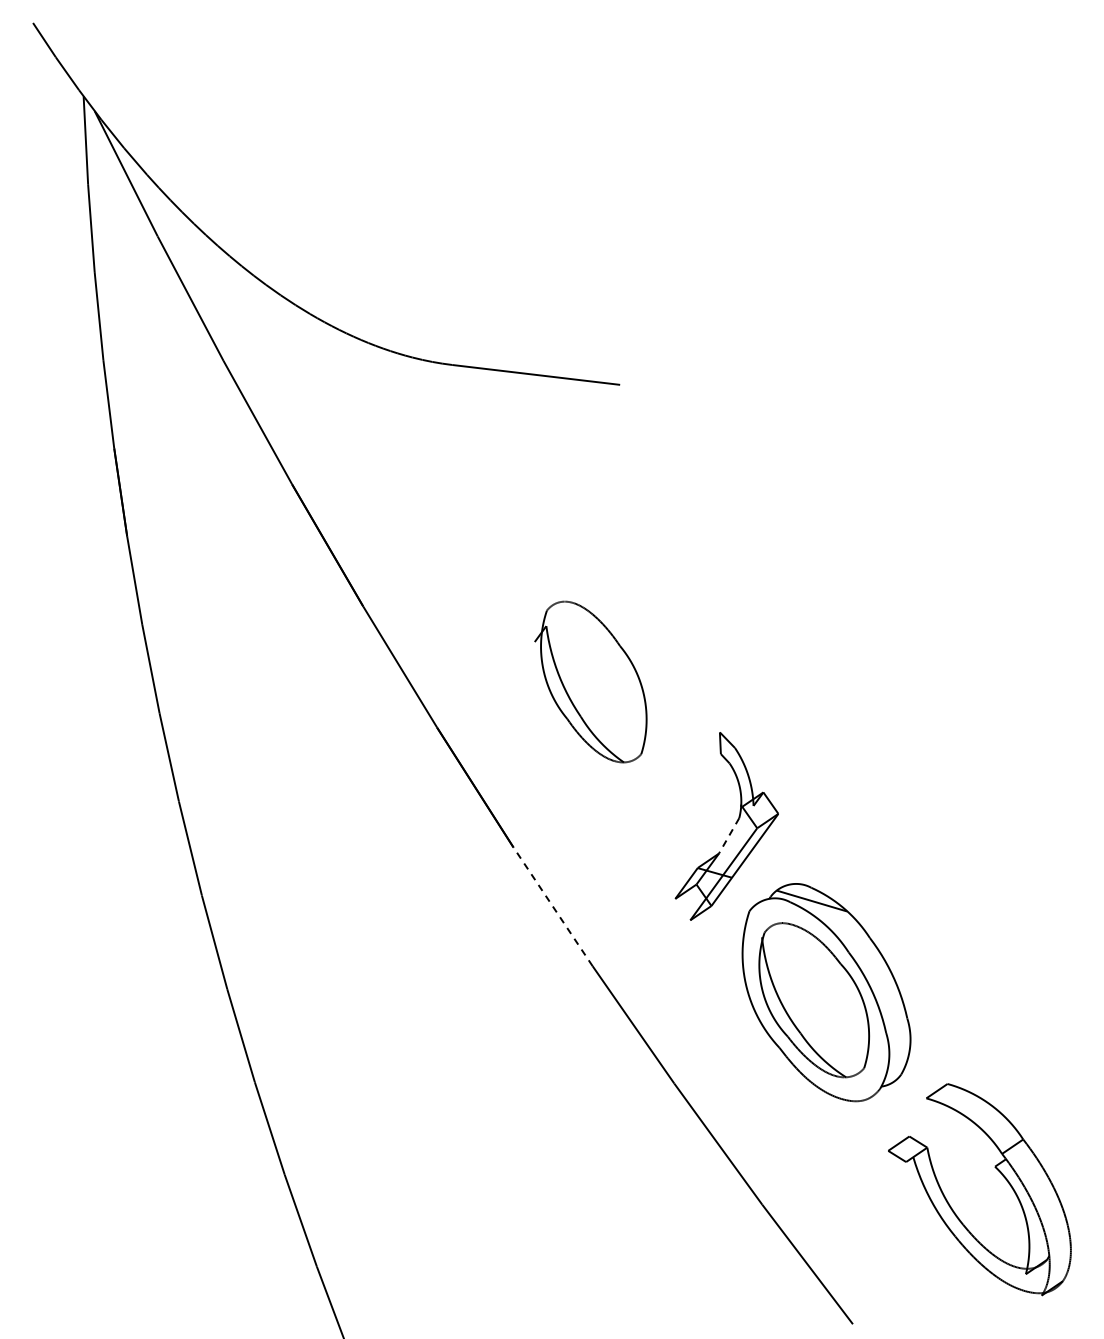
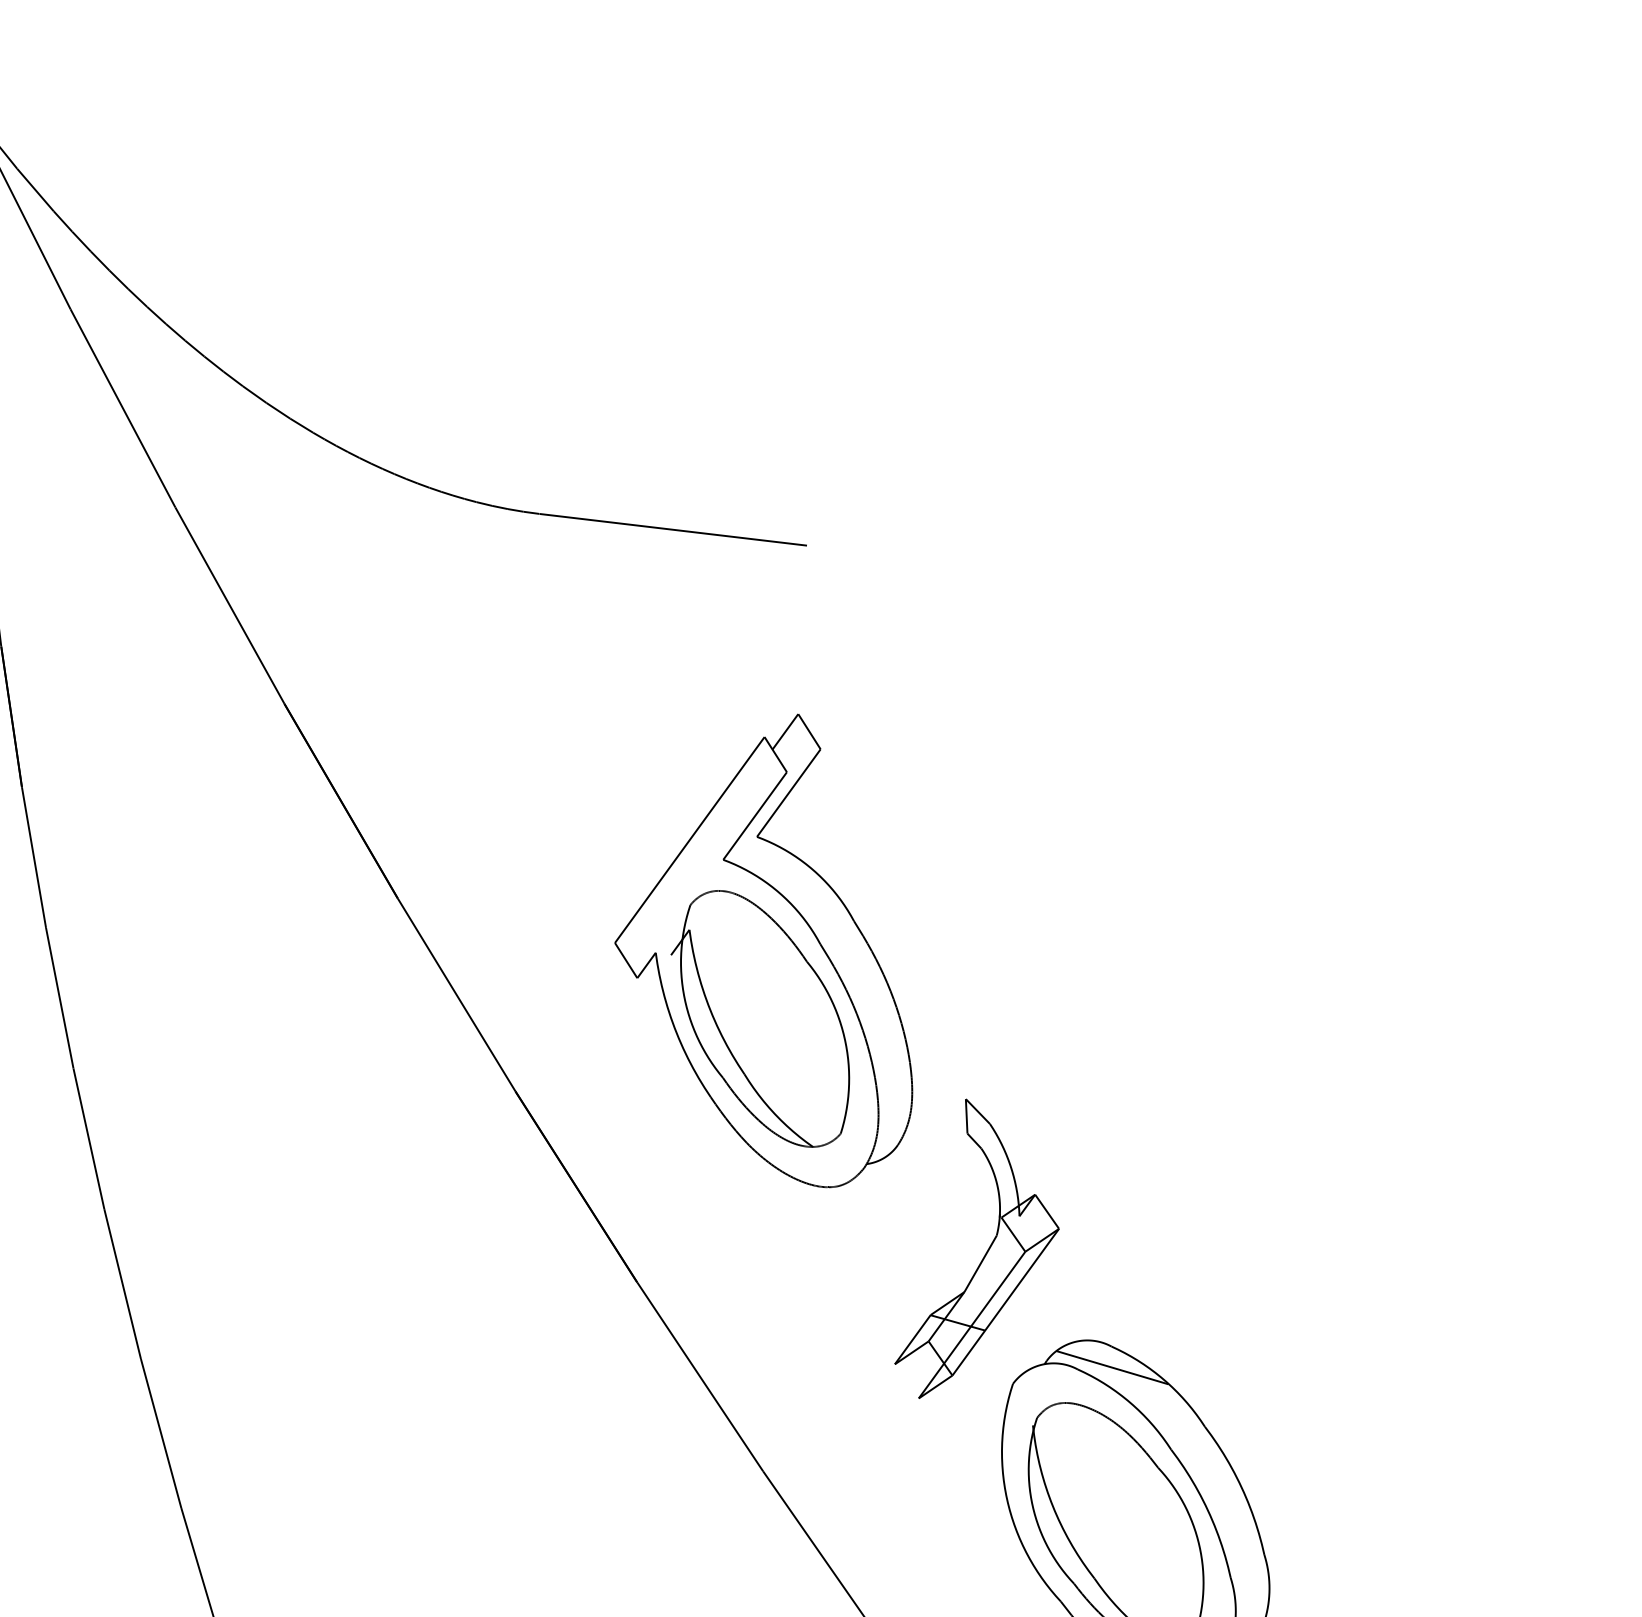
part: (593, 639) -> (764, 951), added
line: (728, 836) -> (979, 1264), dashed -> solid
line: (552, 906) -> (699, 1376), dashed -> solid

